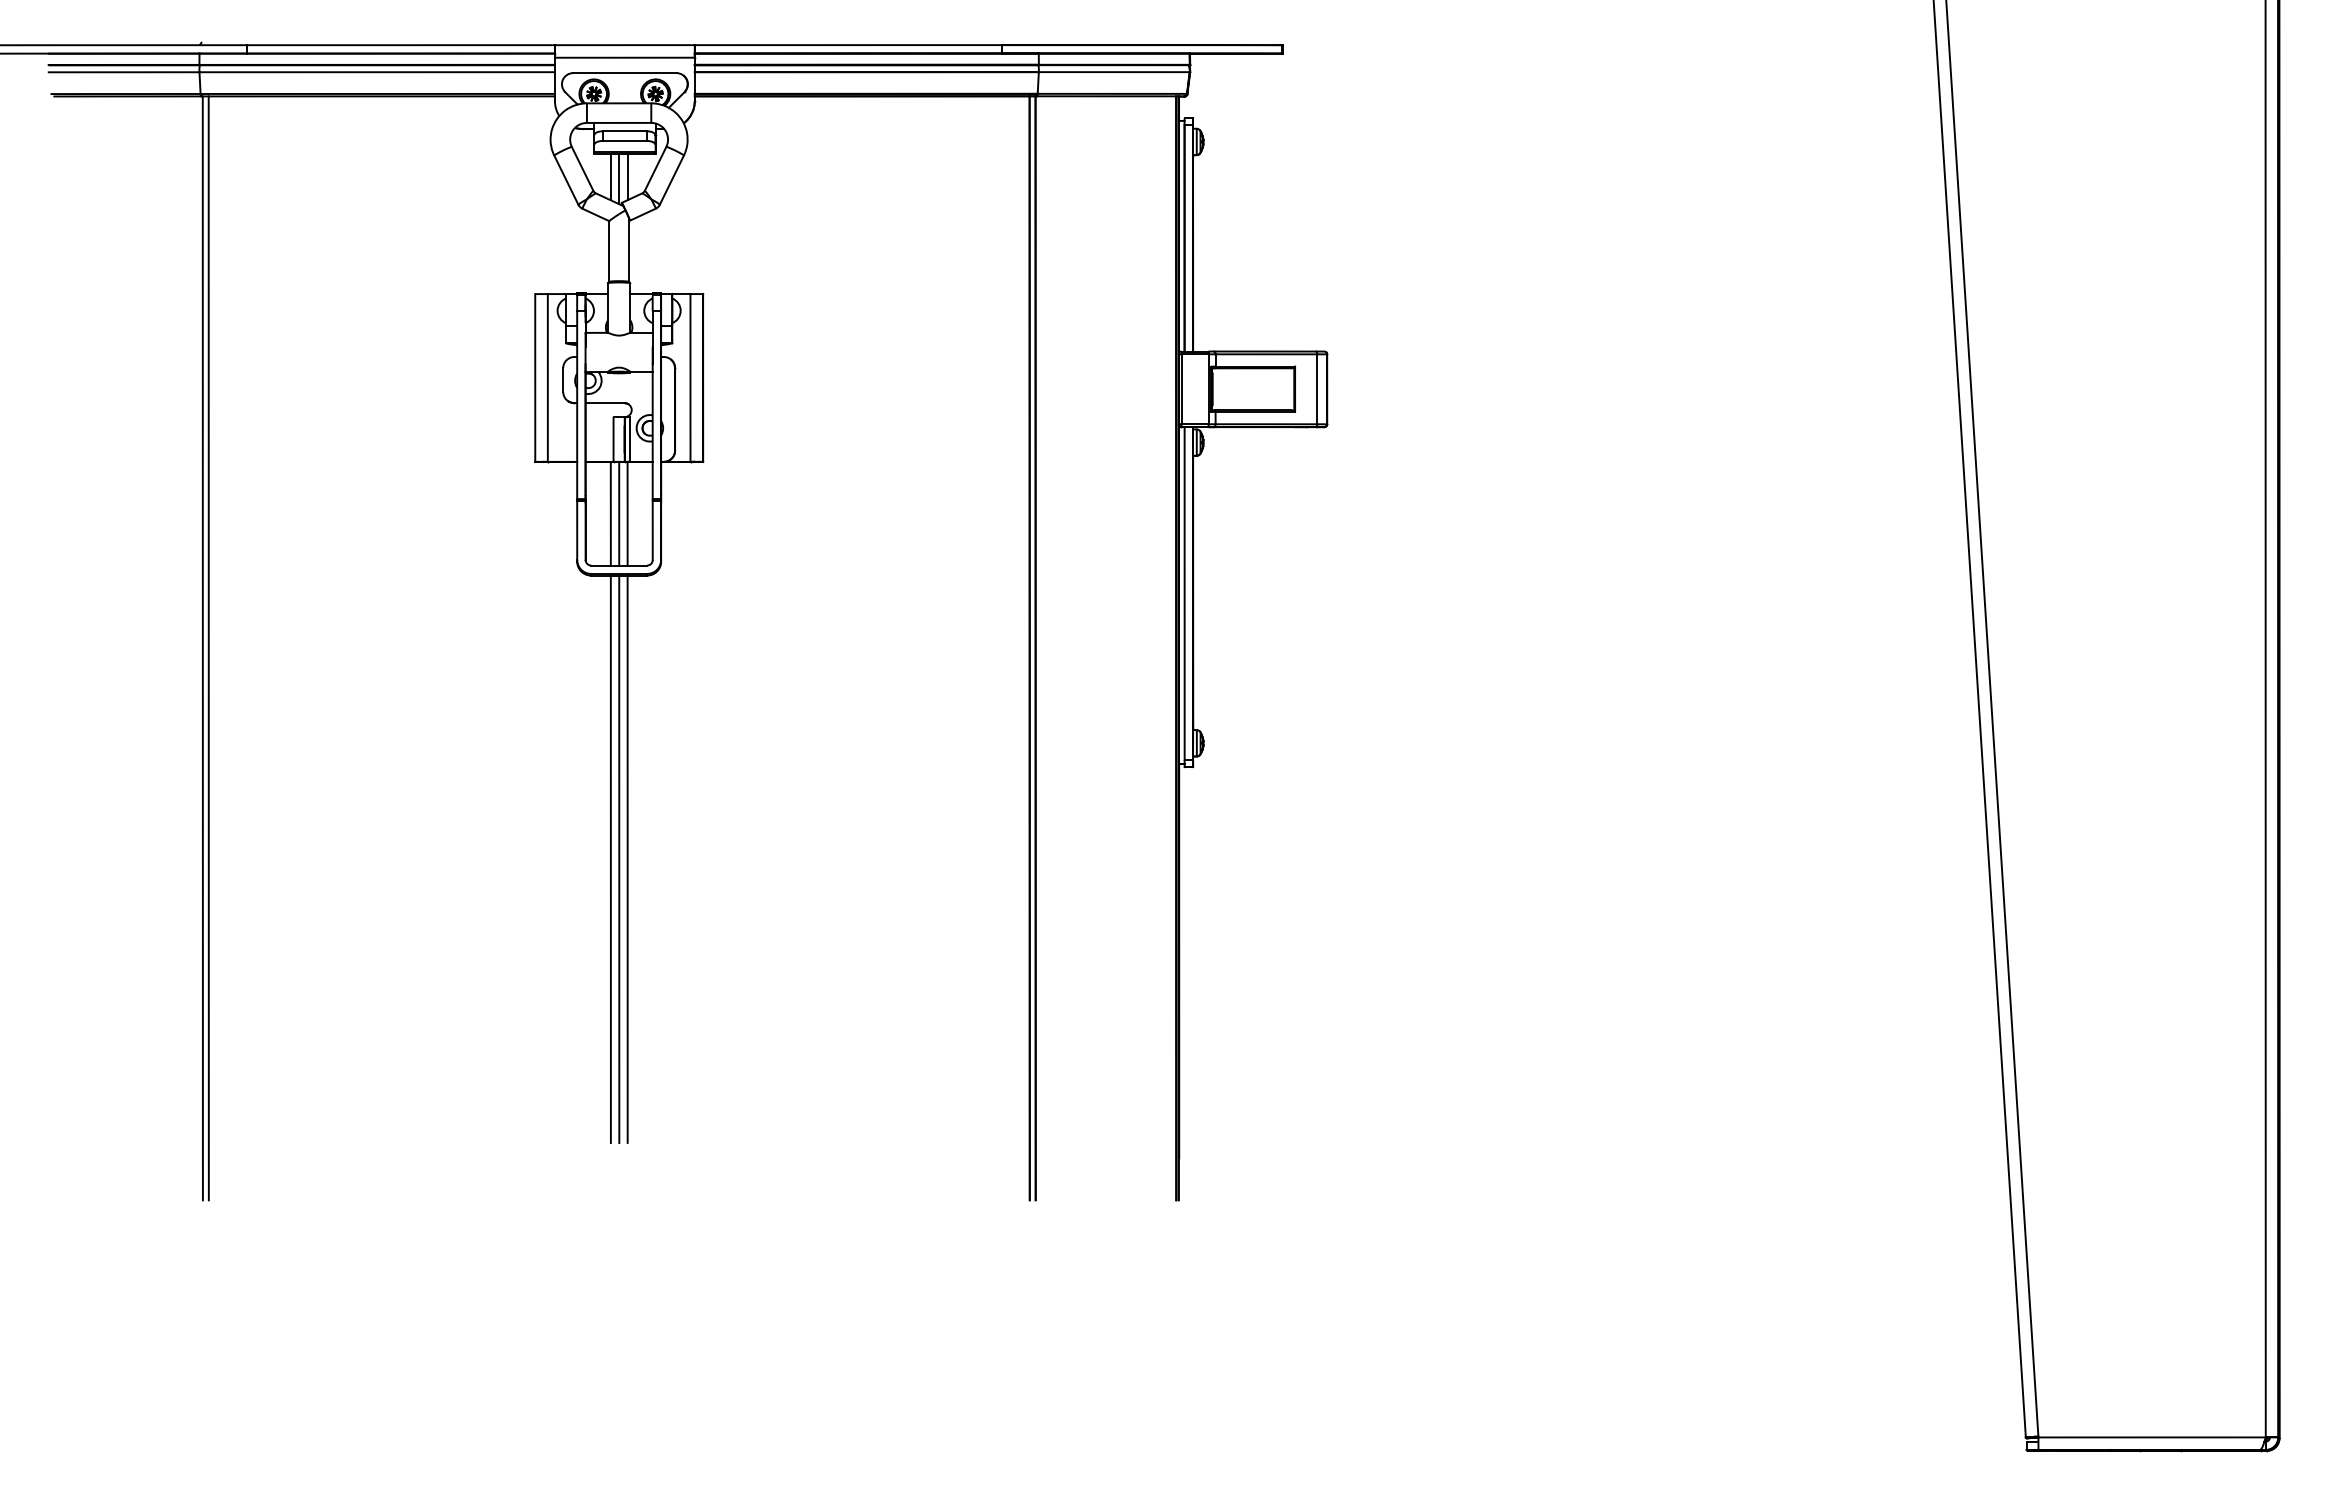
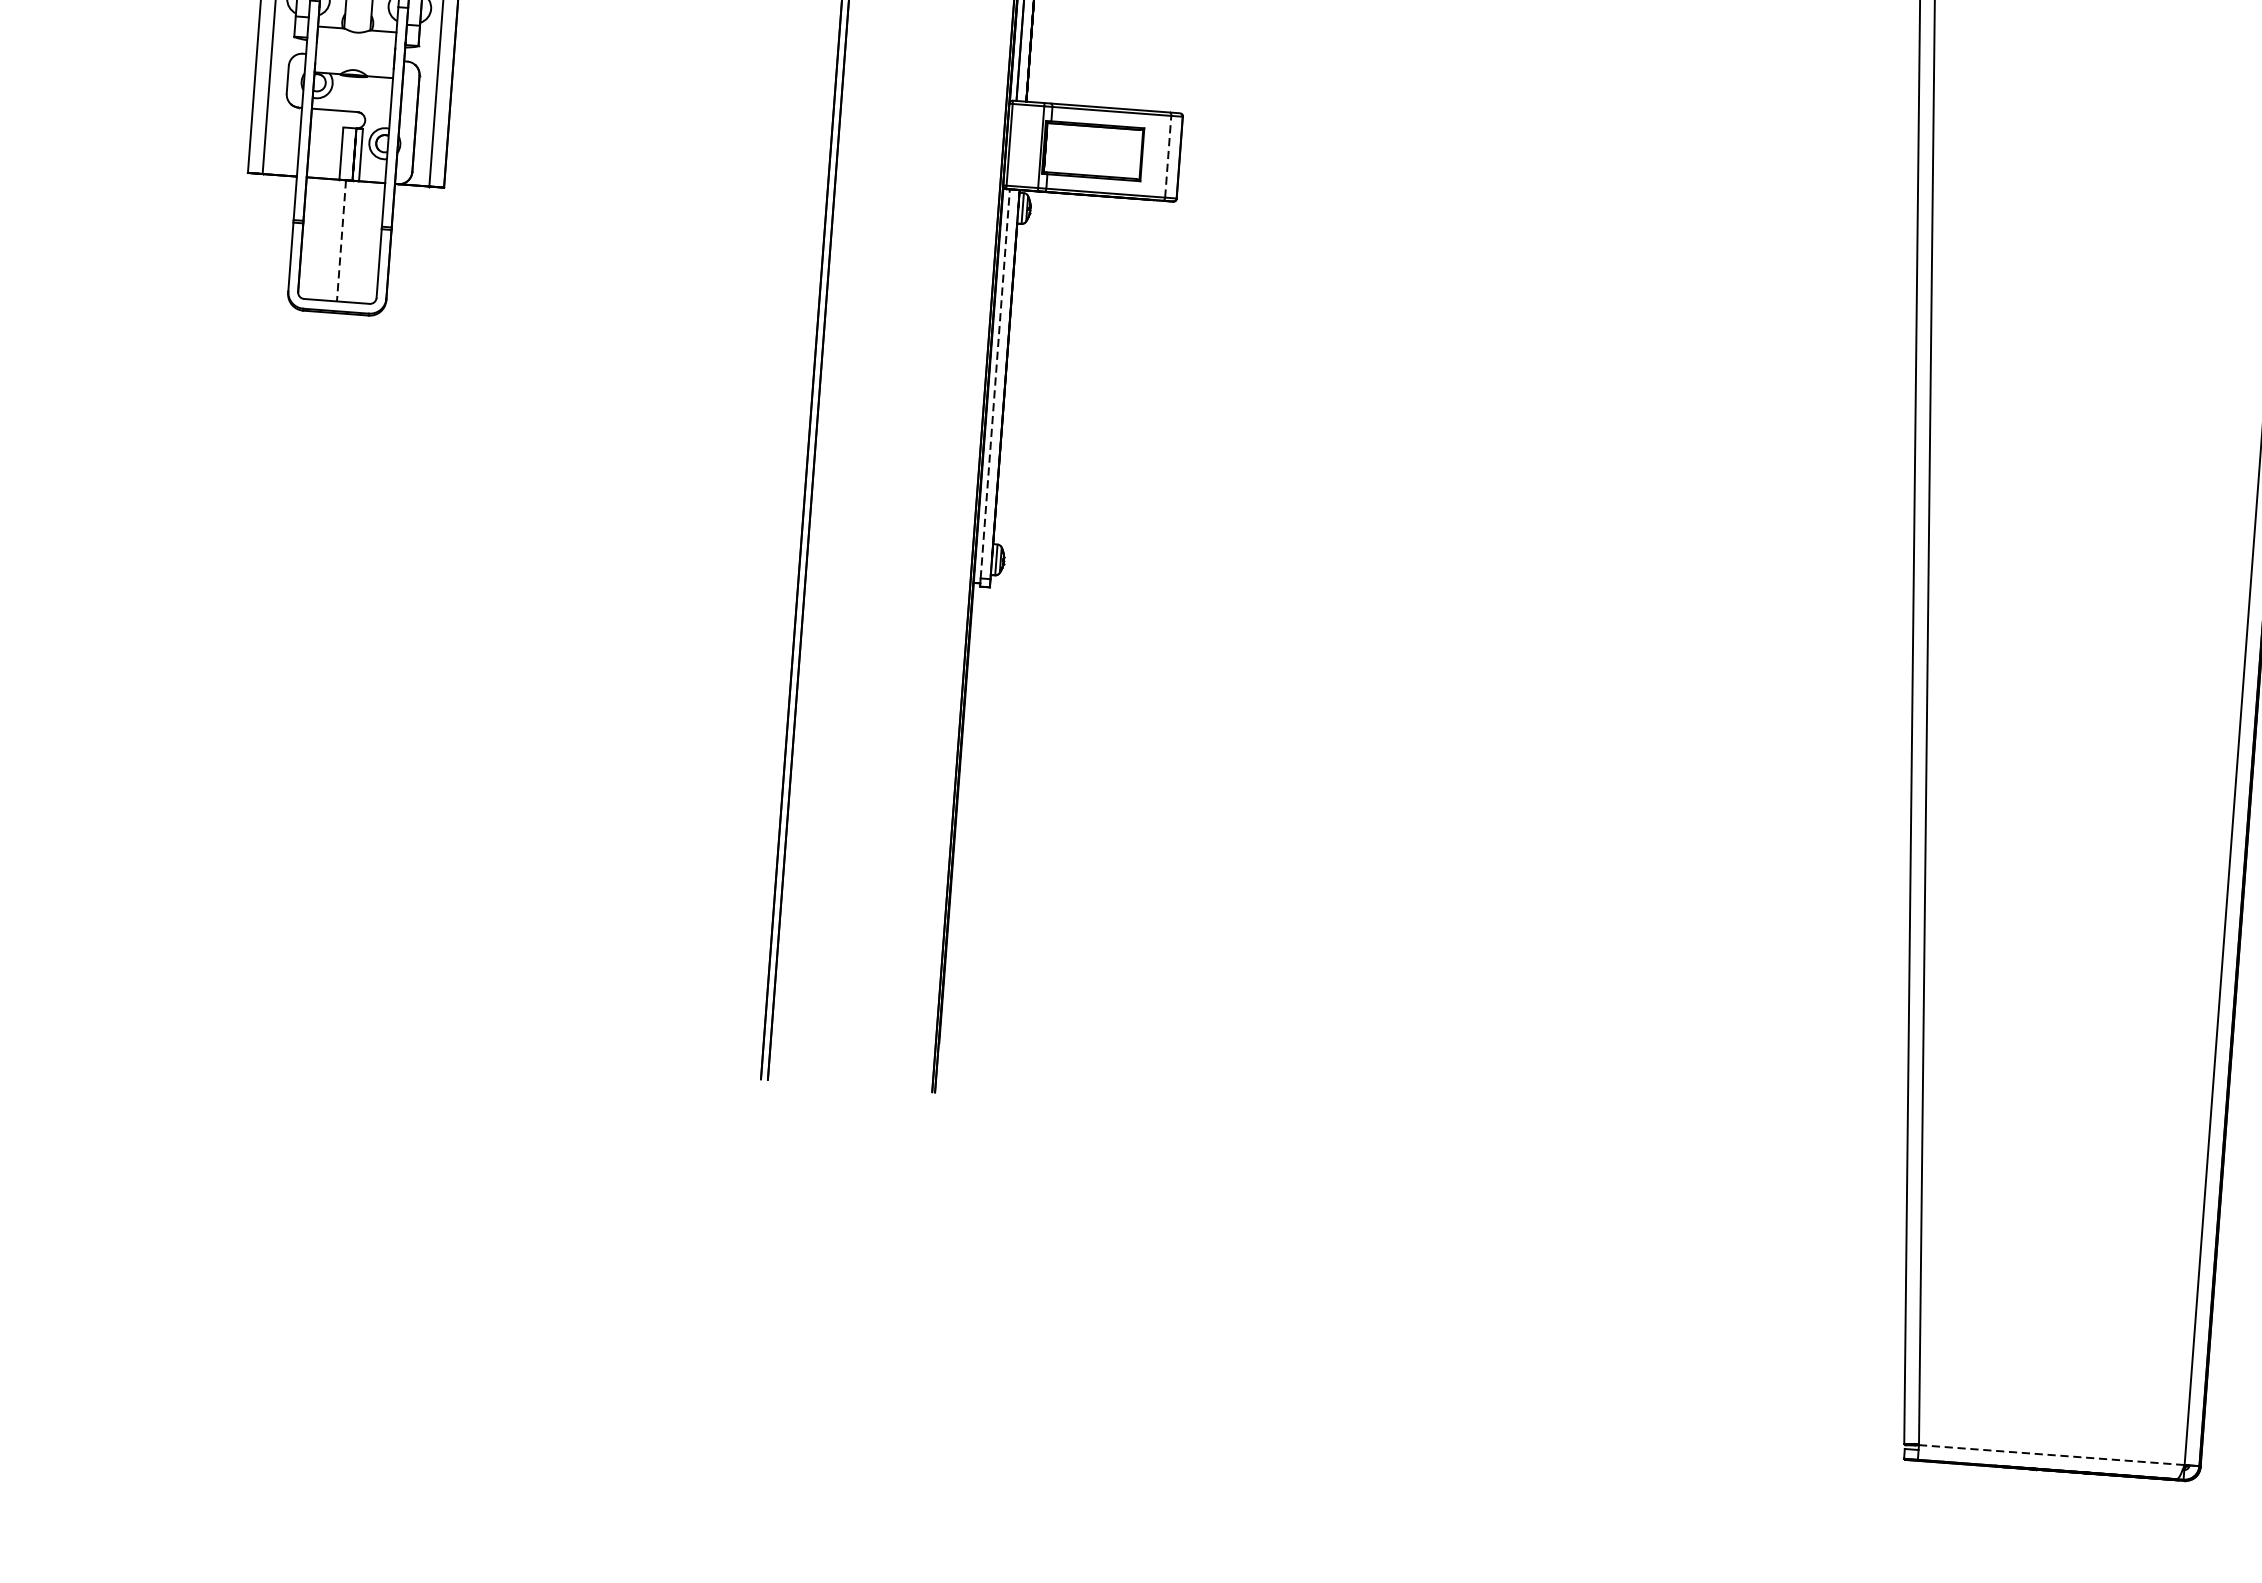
line: (1317, 389) -> (1168, 157), solid -> dashed
line: (610, 513) -> (331, 239), removed
line: (619, 513) -> (341, 240), solid -> dashed
line: (627, 513) -> (351, 241), removed
line: (1184, 593) -> (995, 383), solid -> dashed
line: (610, 858) -> (301, 643), removed
line: (619, 858) -> (311, 643), removed
line: (627, 858) -> (320, 644), removed
line: (2152, 1437) -> (2052, 1455), solid -> dashed

